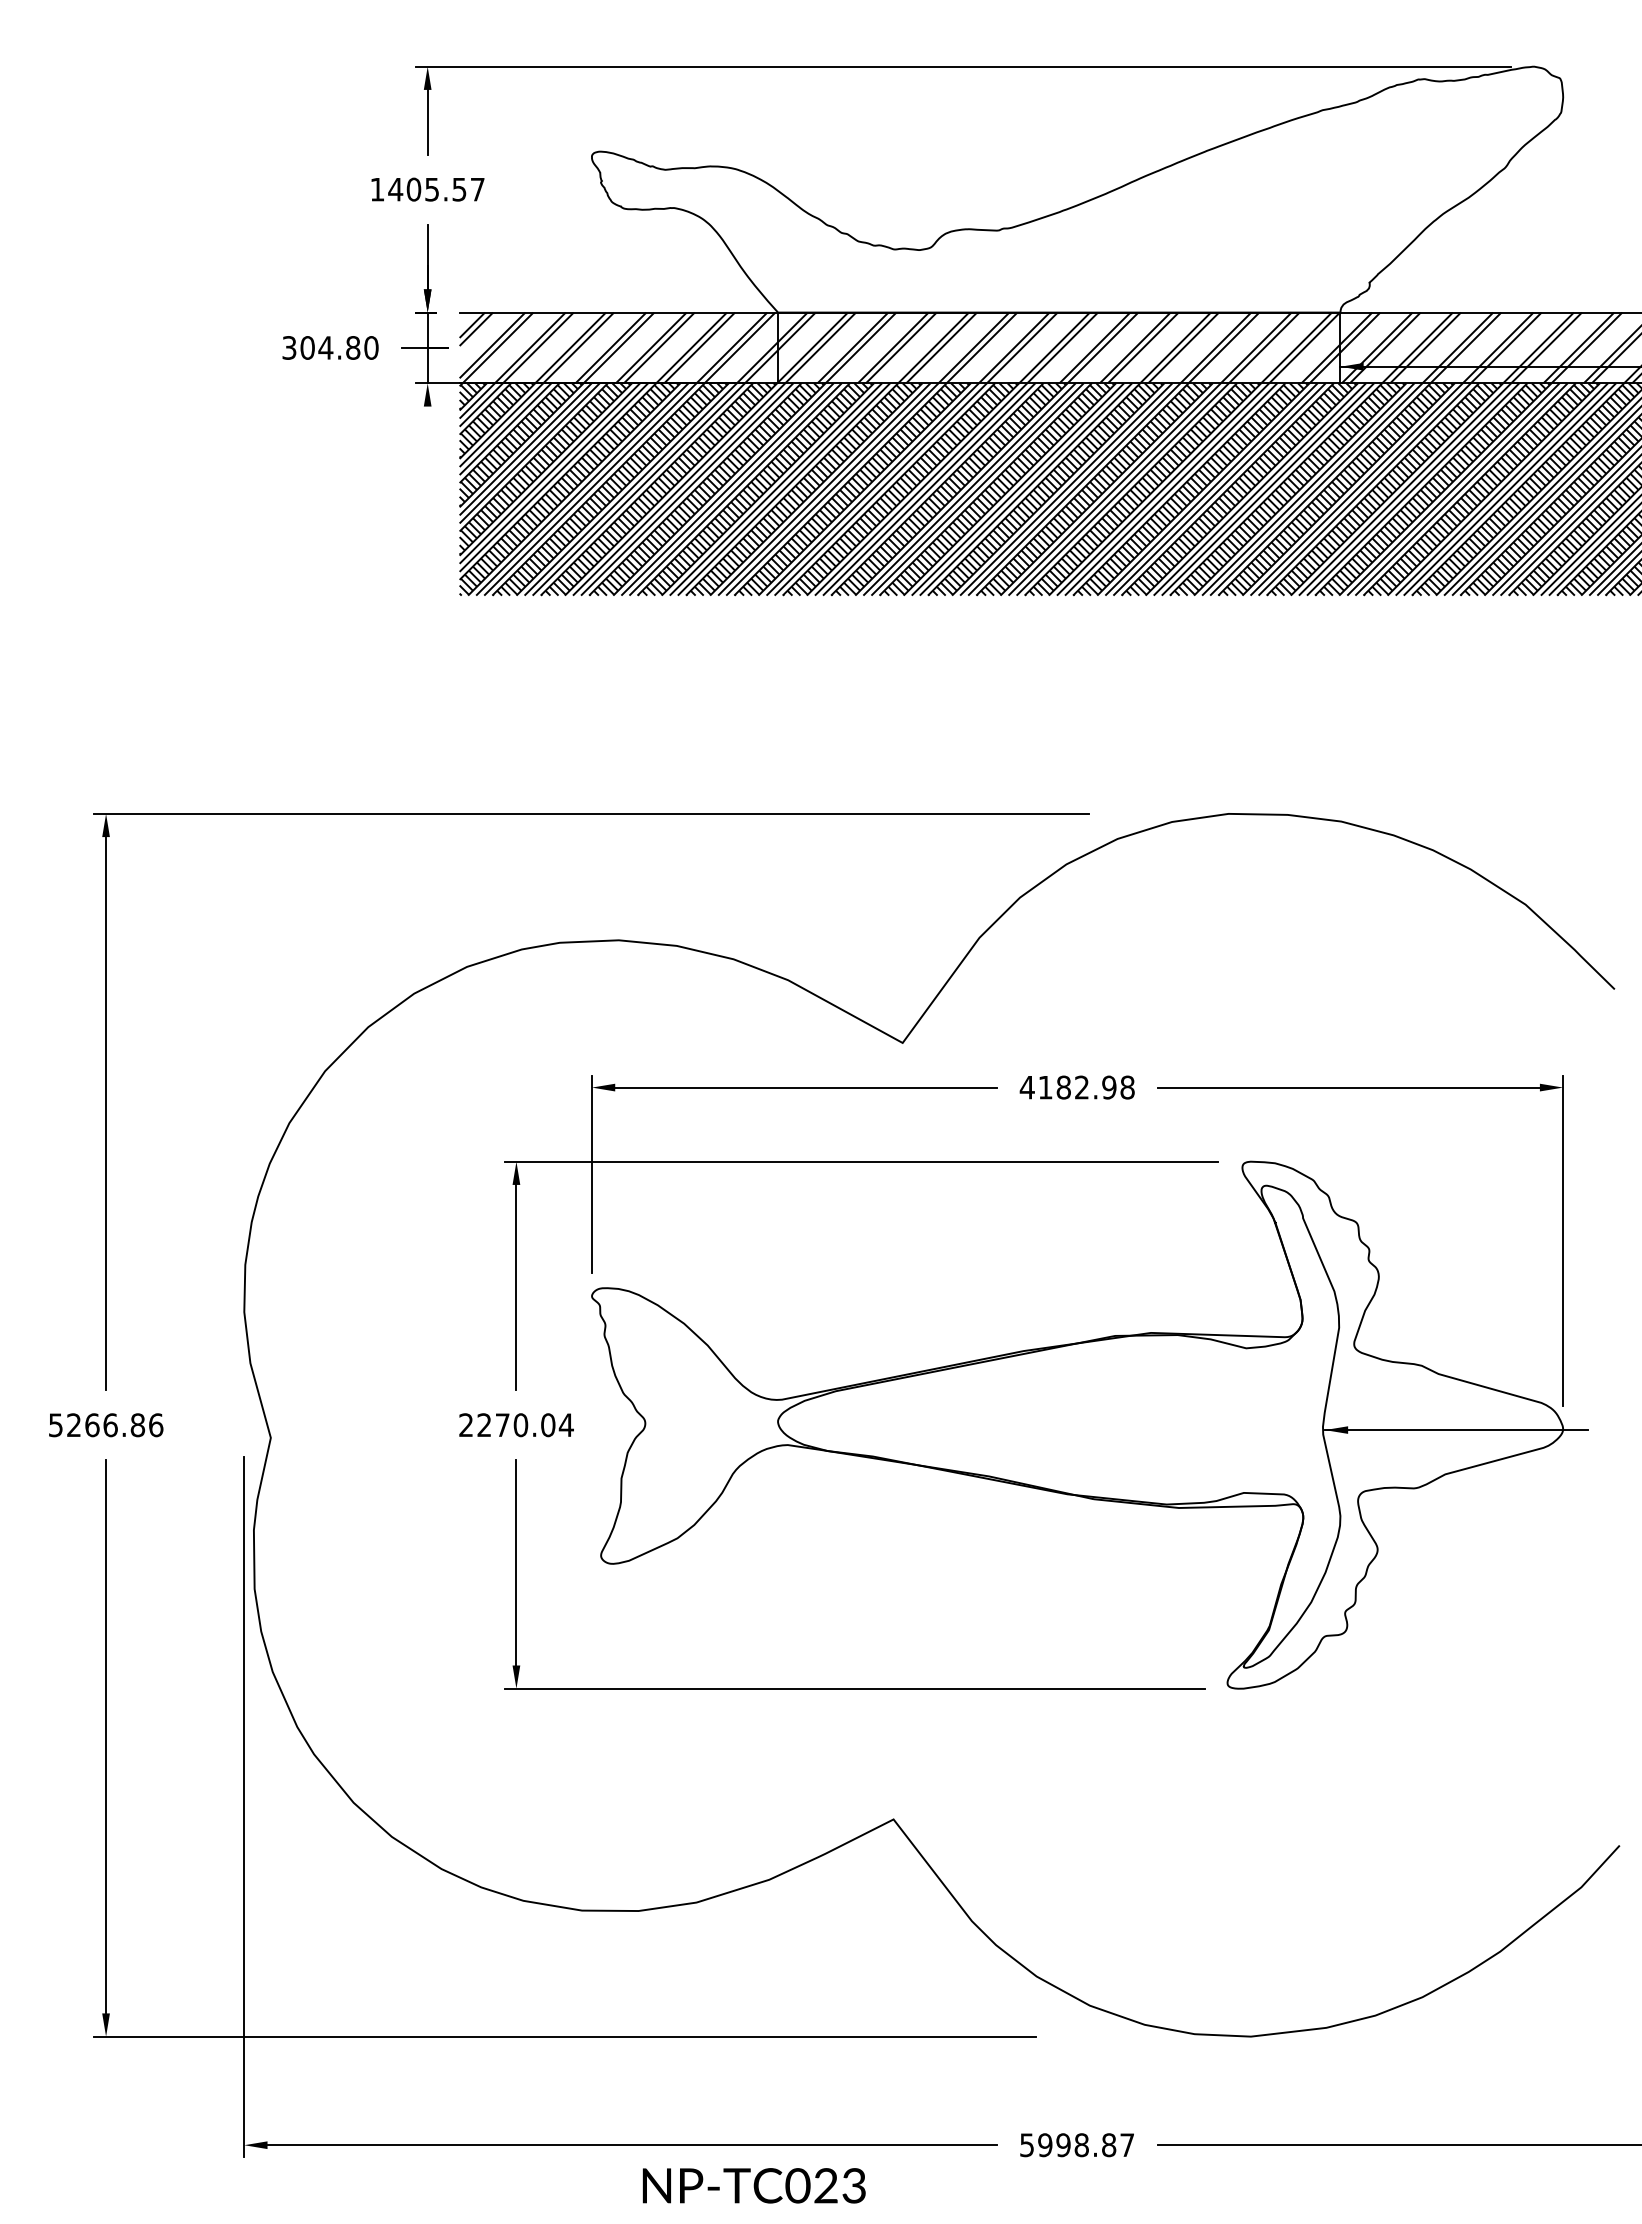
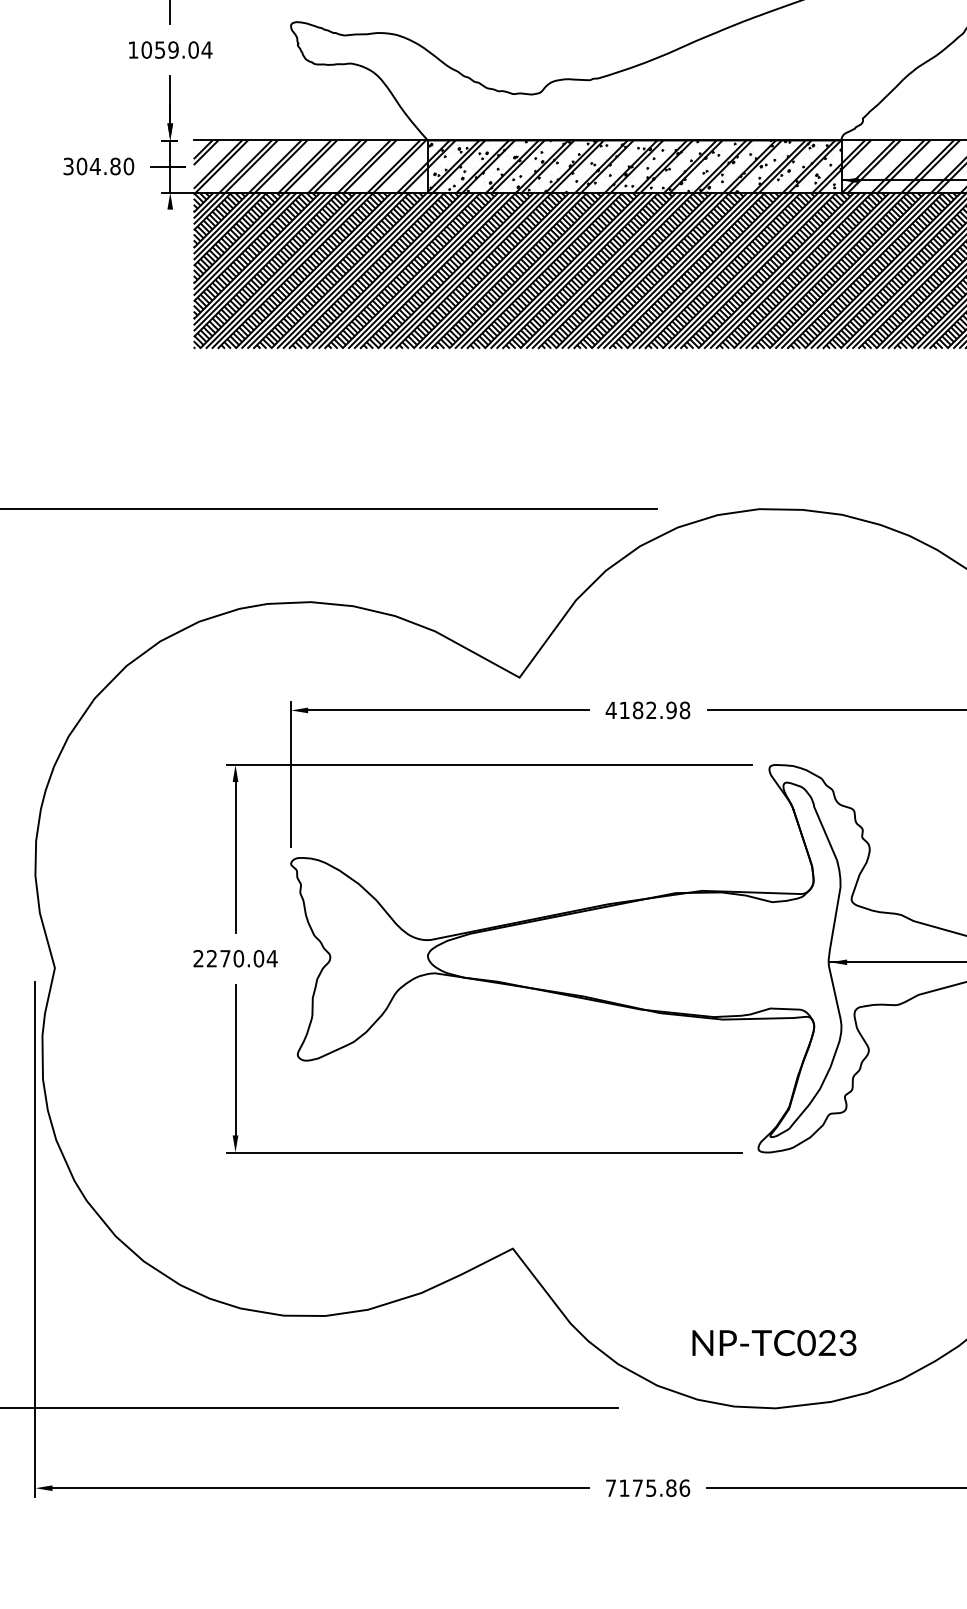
text: (436, 189) -> (176, 49), 1405.57 -> 1059.04
hatch: (1059, 347) -> (634, 166), added
text: (1077, 2145) -> (648, 1488), 5998.87 -> 7175.86
text: (754, 2185) -> (774, 1342), moved

